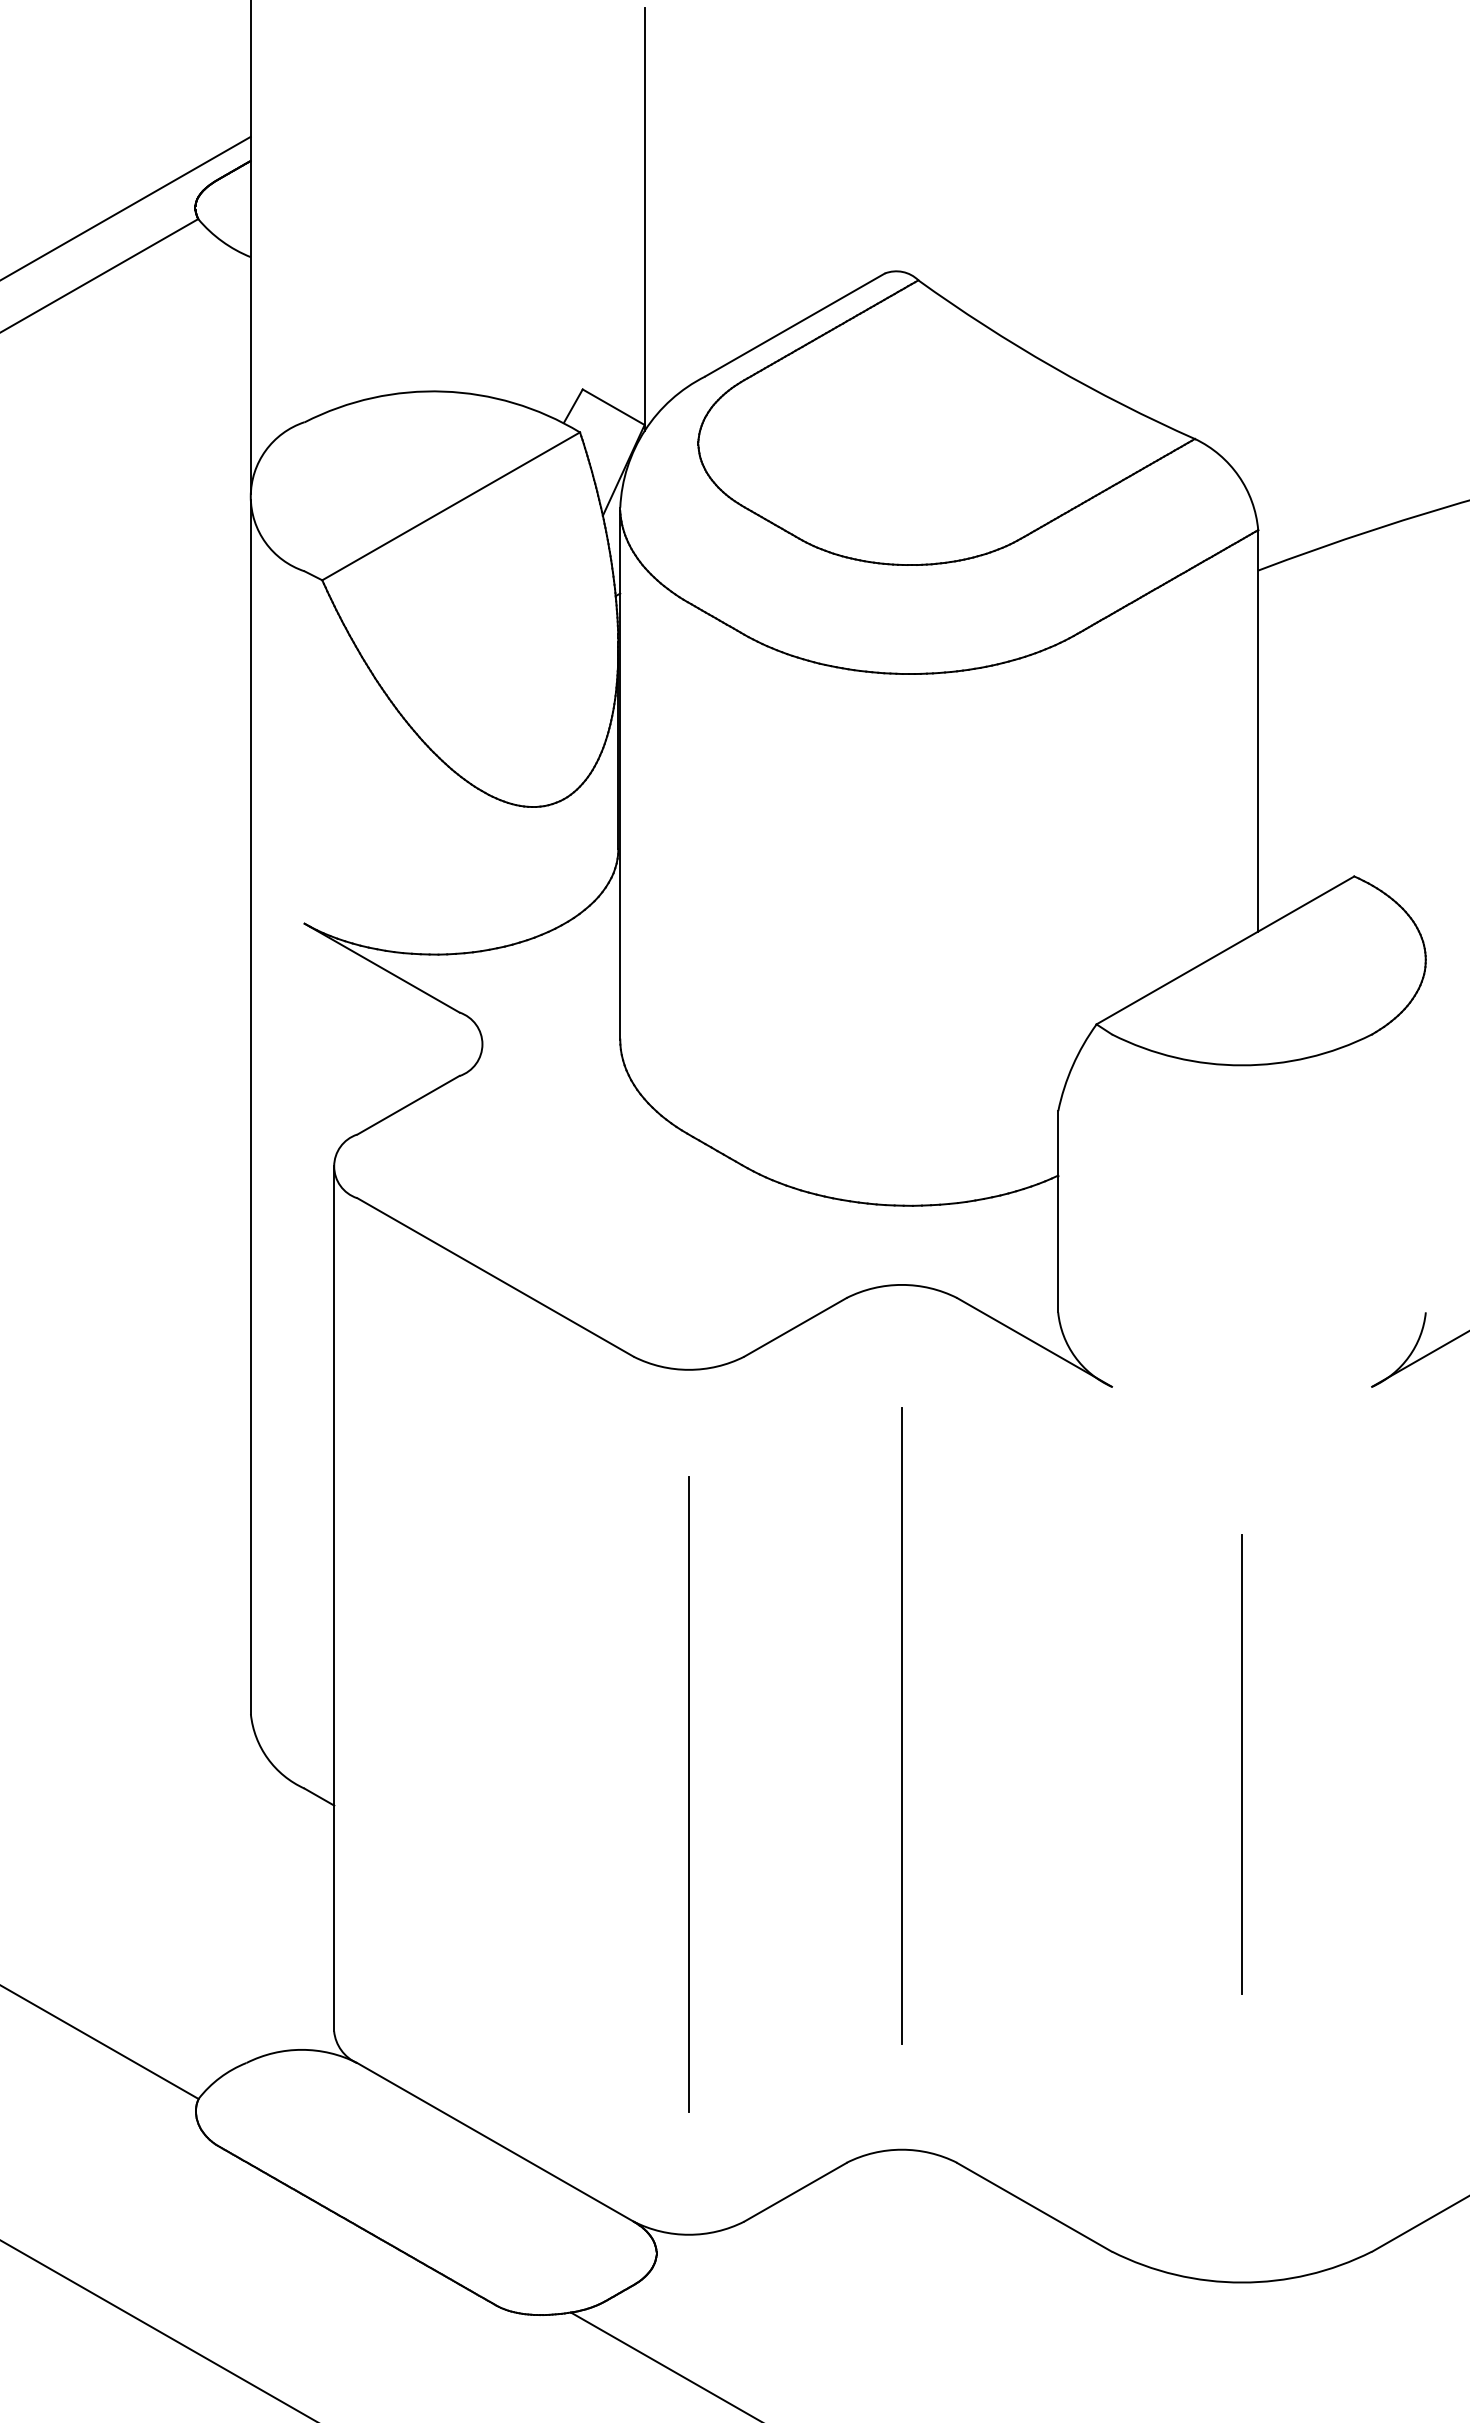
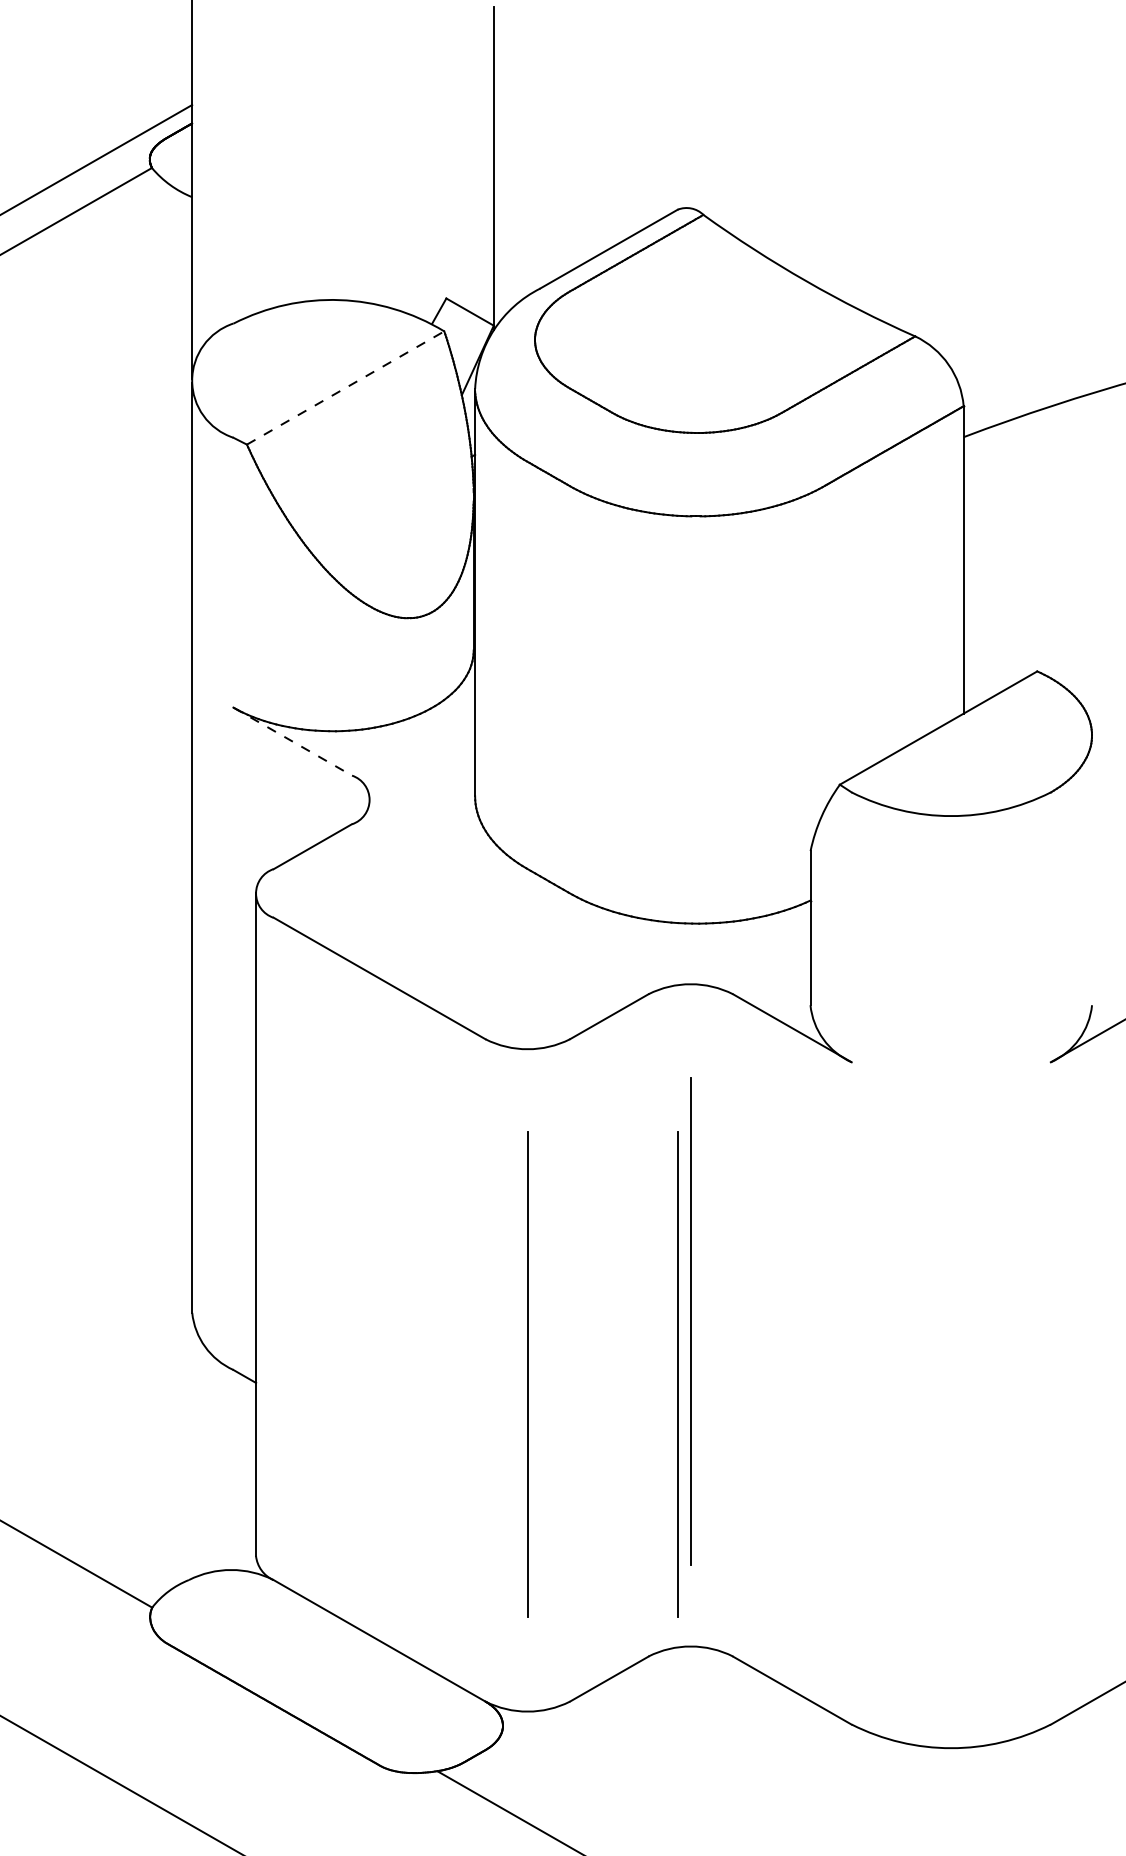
line: (451, 506) -> (345, 388), solid -> dashed
line: (382, 968) -> (293, 741), solid -> dashed
line: (1242, 1764) -> (951, 1351), removed
line: (884, 1794) -> (677, 1374), added

